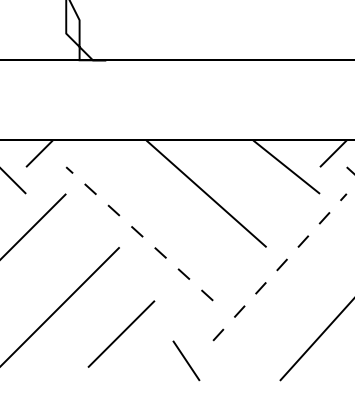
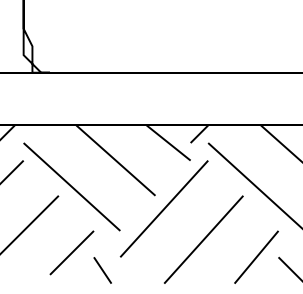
line: (138, 233) -> (71, 186), dashed -> solid
line: (280, 266) -> (164, 208), dashed -> solid
line: (120, 333) -> (71, 252), moved

